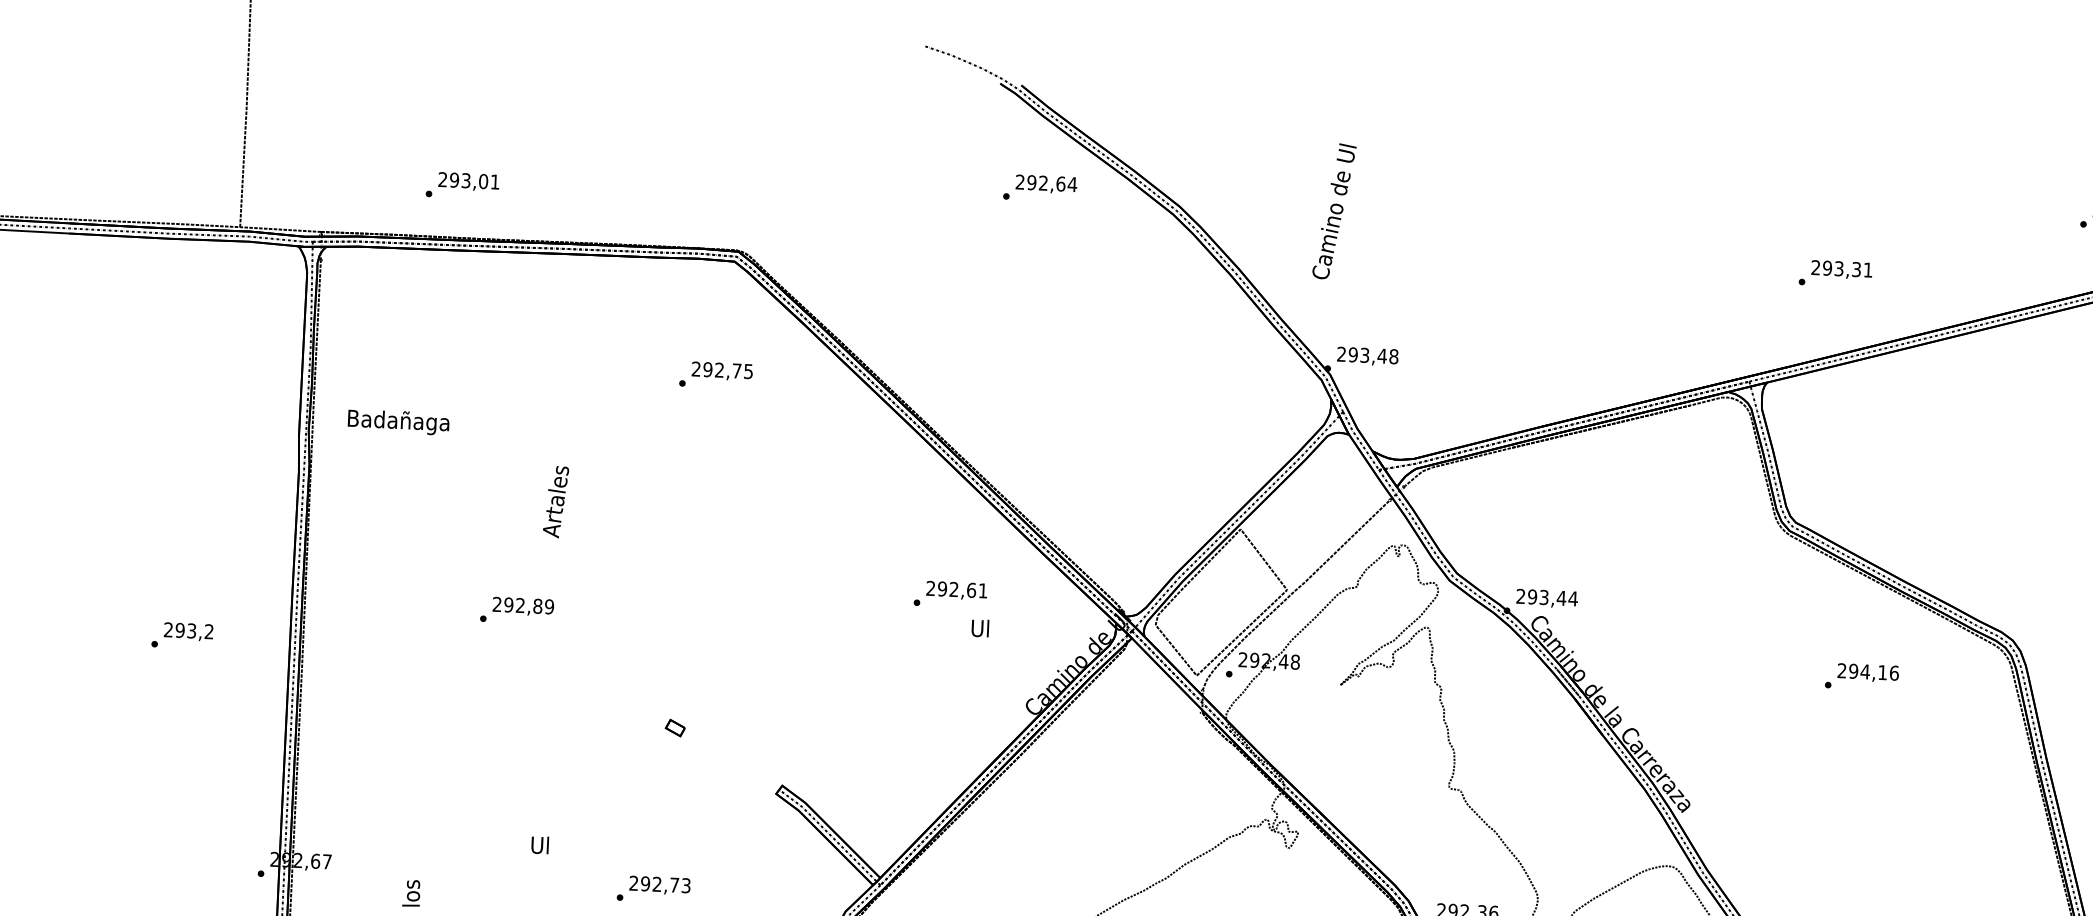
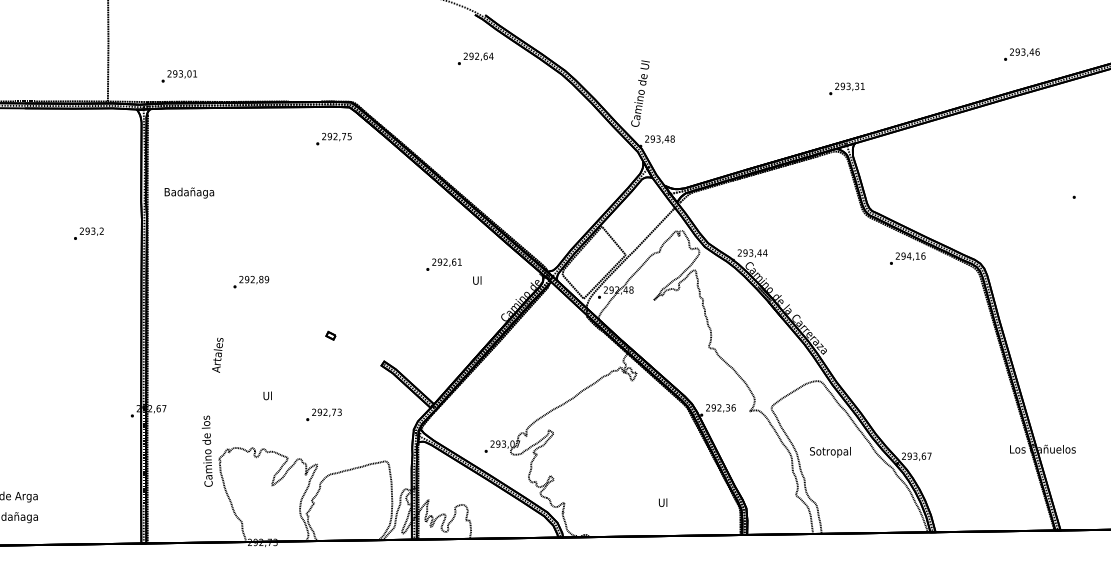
text: (460, 185) -> (178, 76), moved
text: (1039, 187) -> (475, 58), moved
text: (1334, 211) -> (640, 93), moved
text: (1834, 272) -> (846, 88), moved
text: (715, 376) -> (333, 139), moved
text: (555, 502) -> (217, 355), moved
text: (949, 594) -> (443, 264), moved
text: (181, 635) -> (88, 233), moved
text: (1861, 676) -> (907, 258), moved

